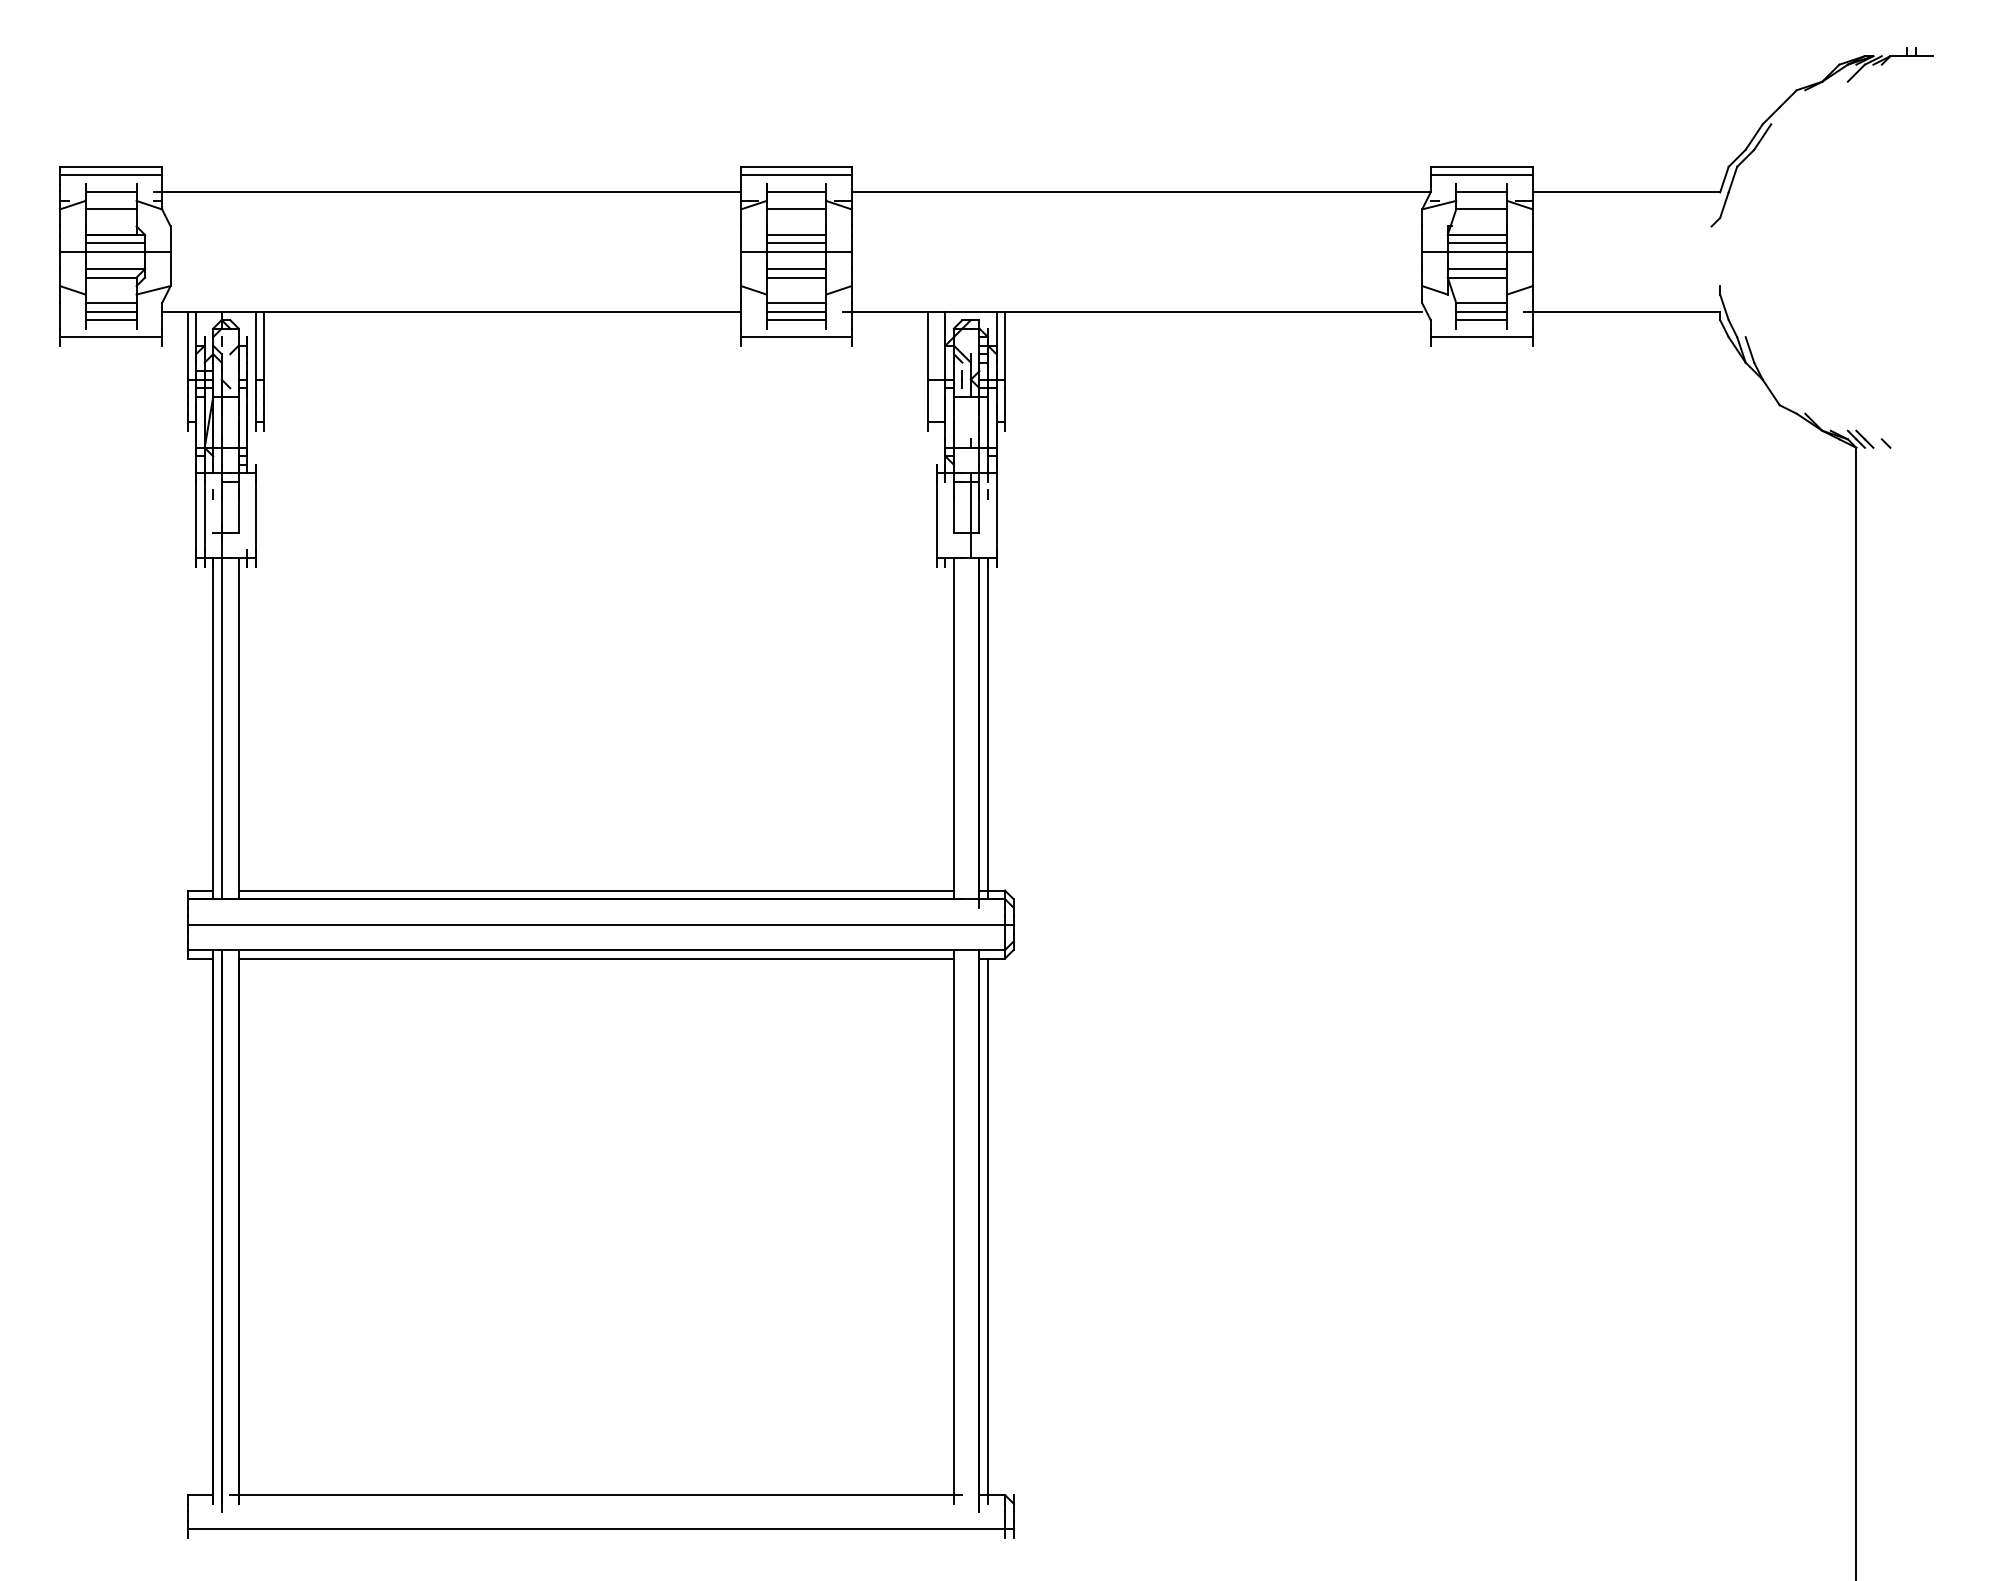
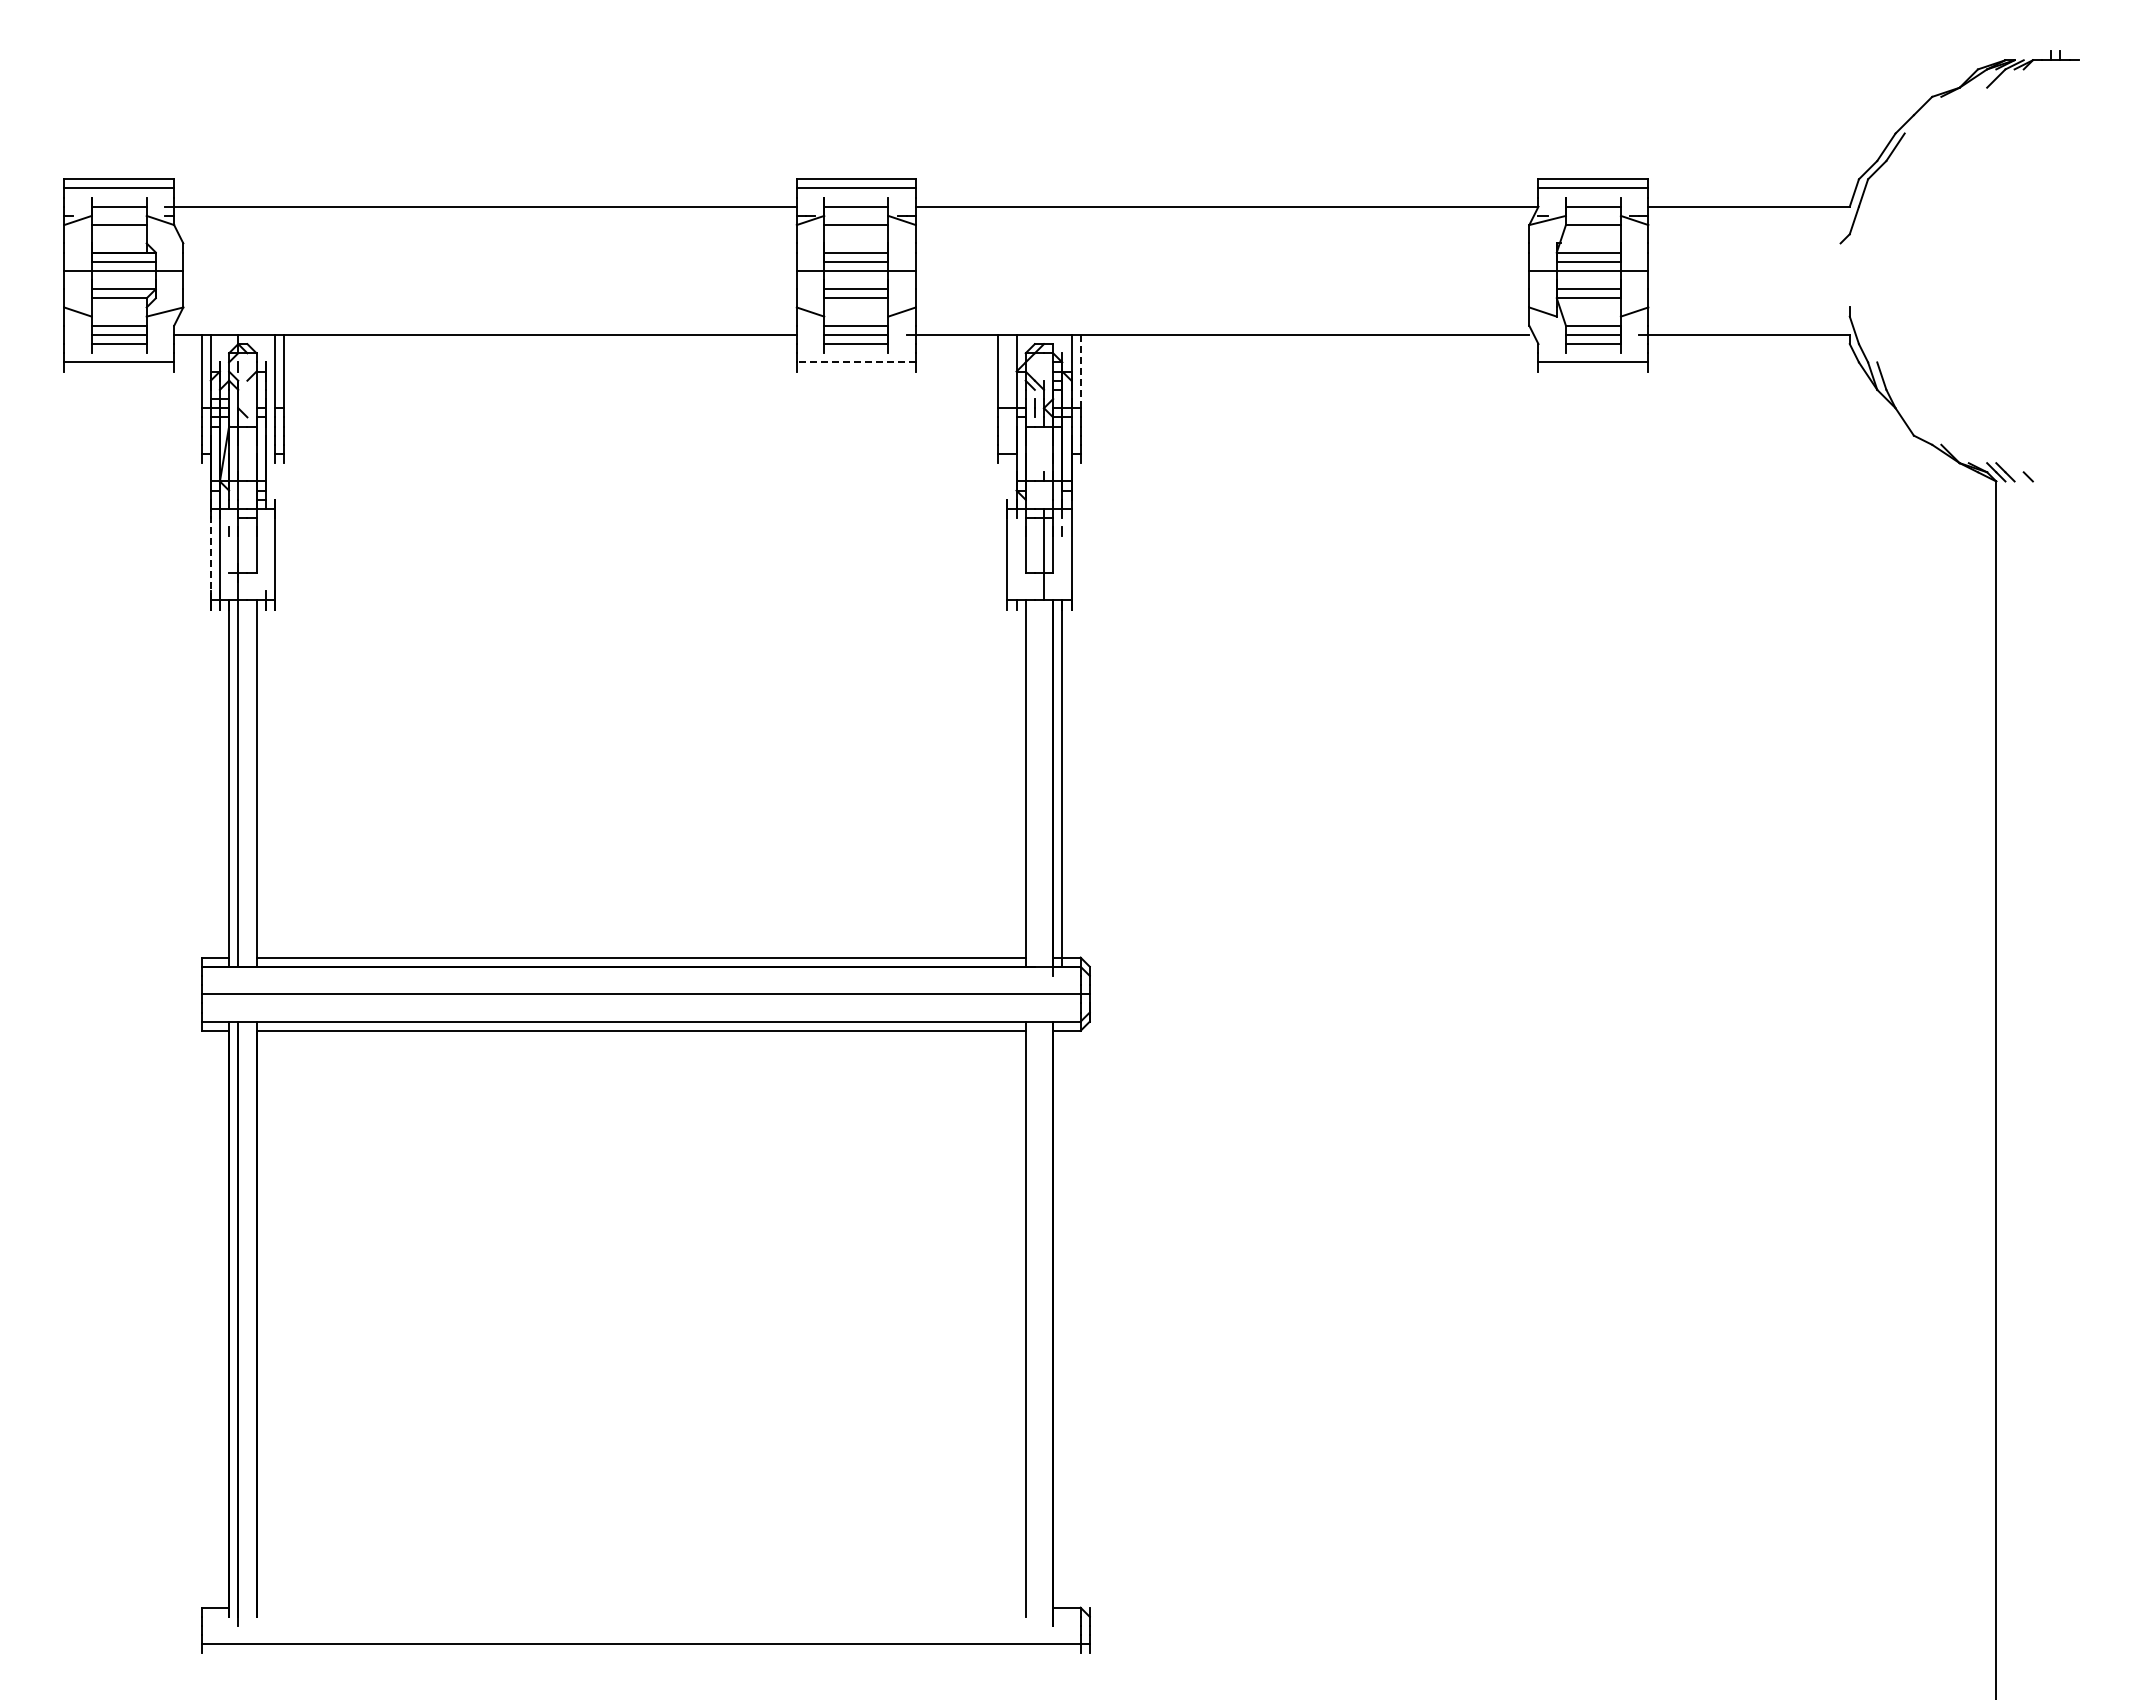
line: (796, 337) -> (856, 362), solid -> dashed
line: (1004, 345) -> (1080, 371), solid -> dashed
line: (195, 515) -> (210, 554), solid -> dashed
line: (988, 1230) -> (1062, 1323), removed
line: (595, 1494) -> (640, 1607), removed

